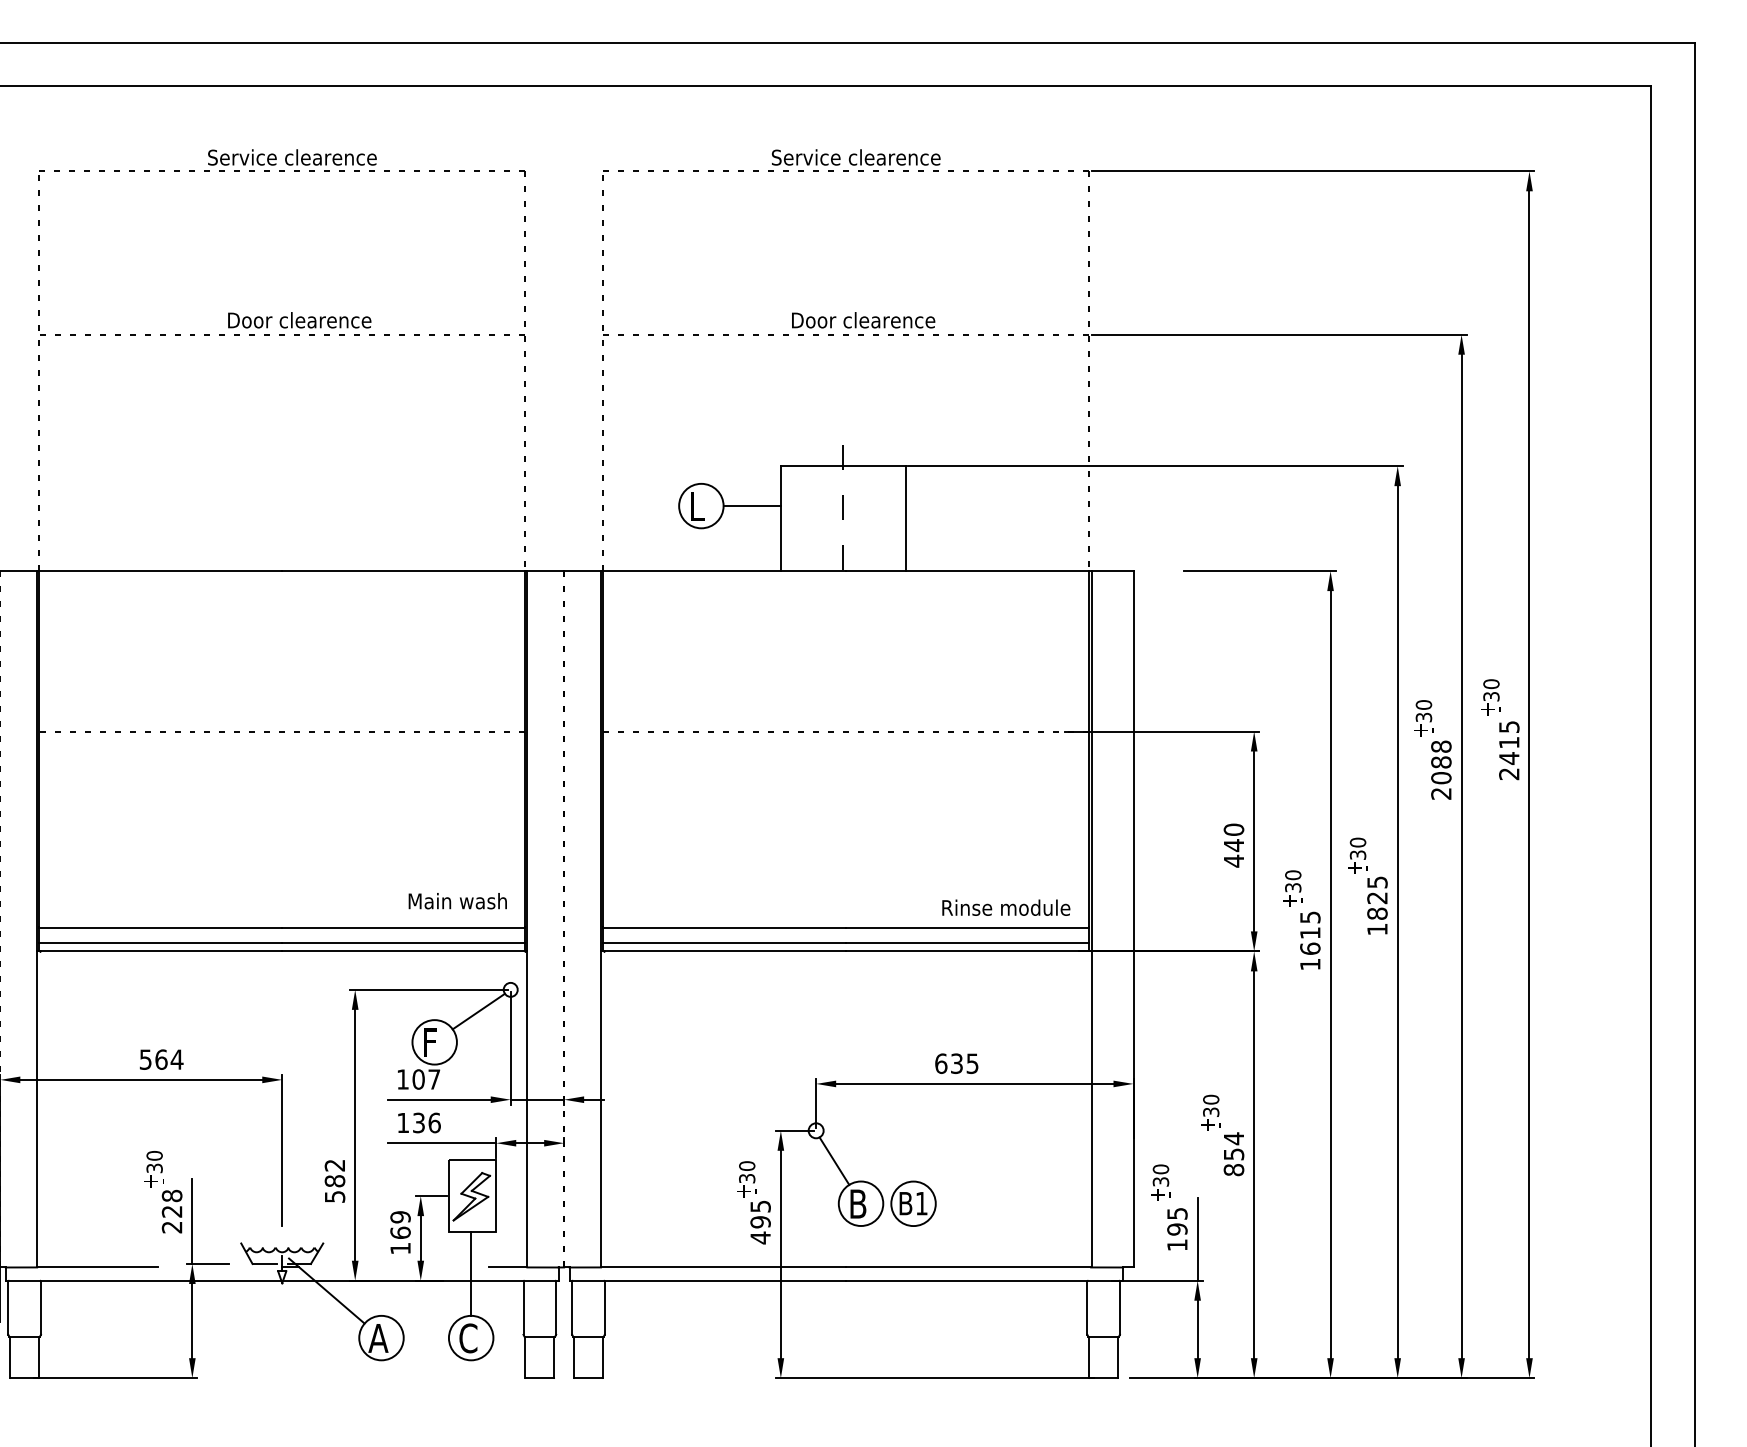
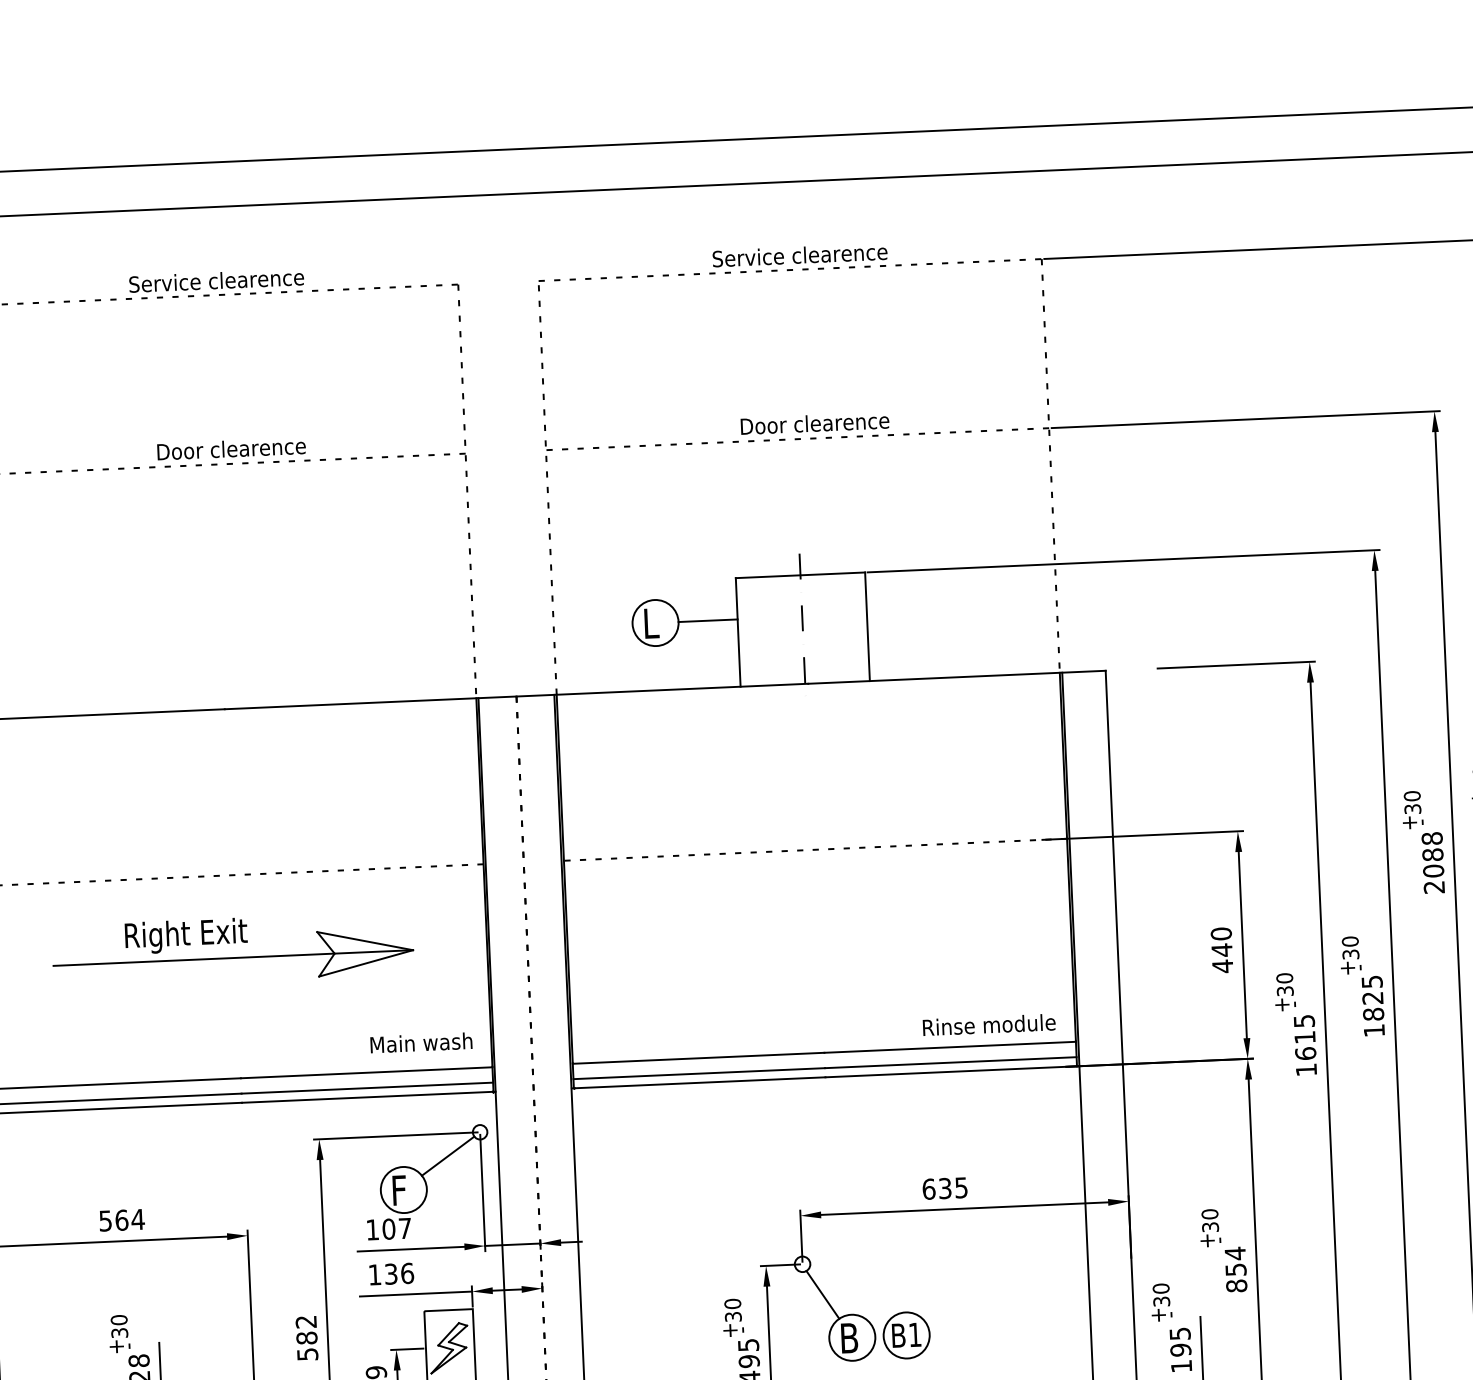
part: (279, 802) -> (232, 948), added

